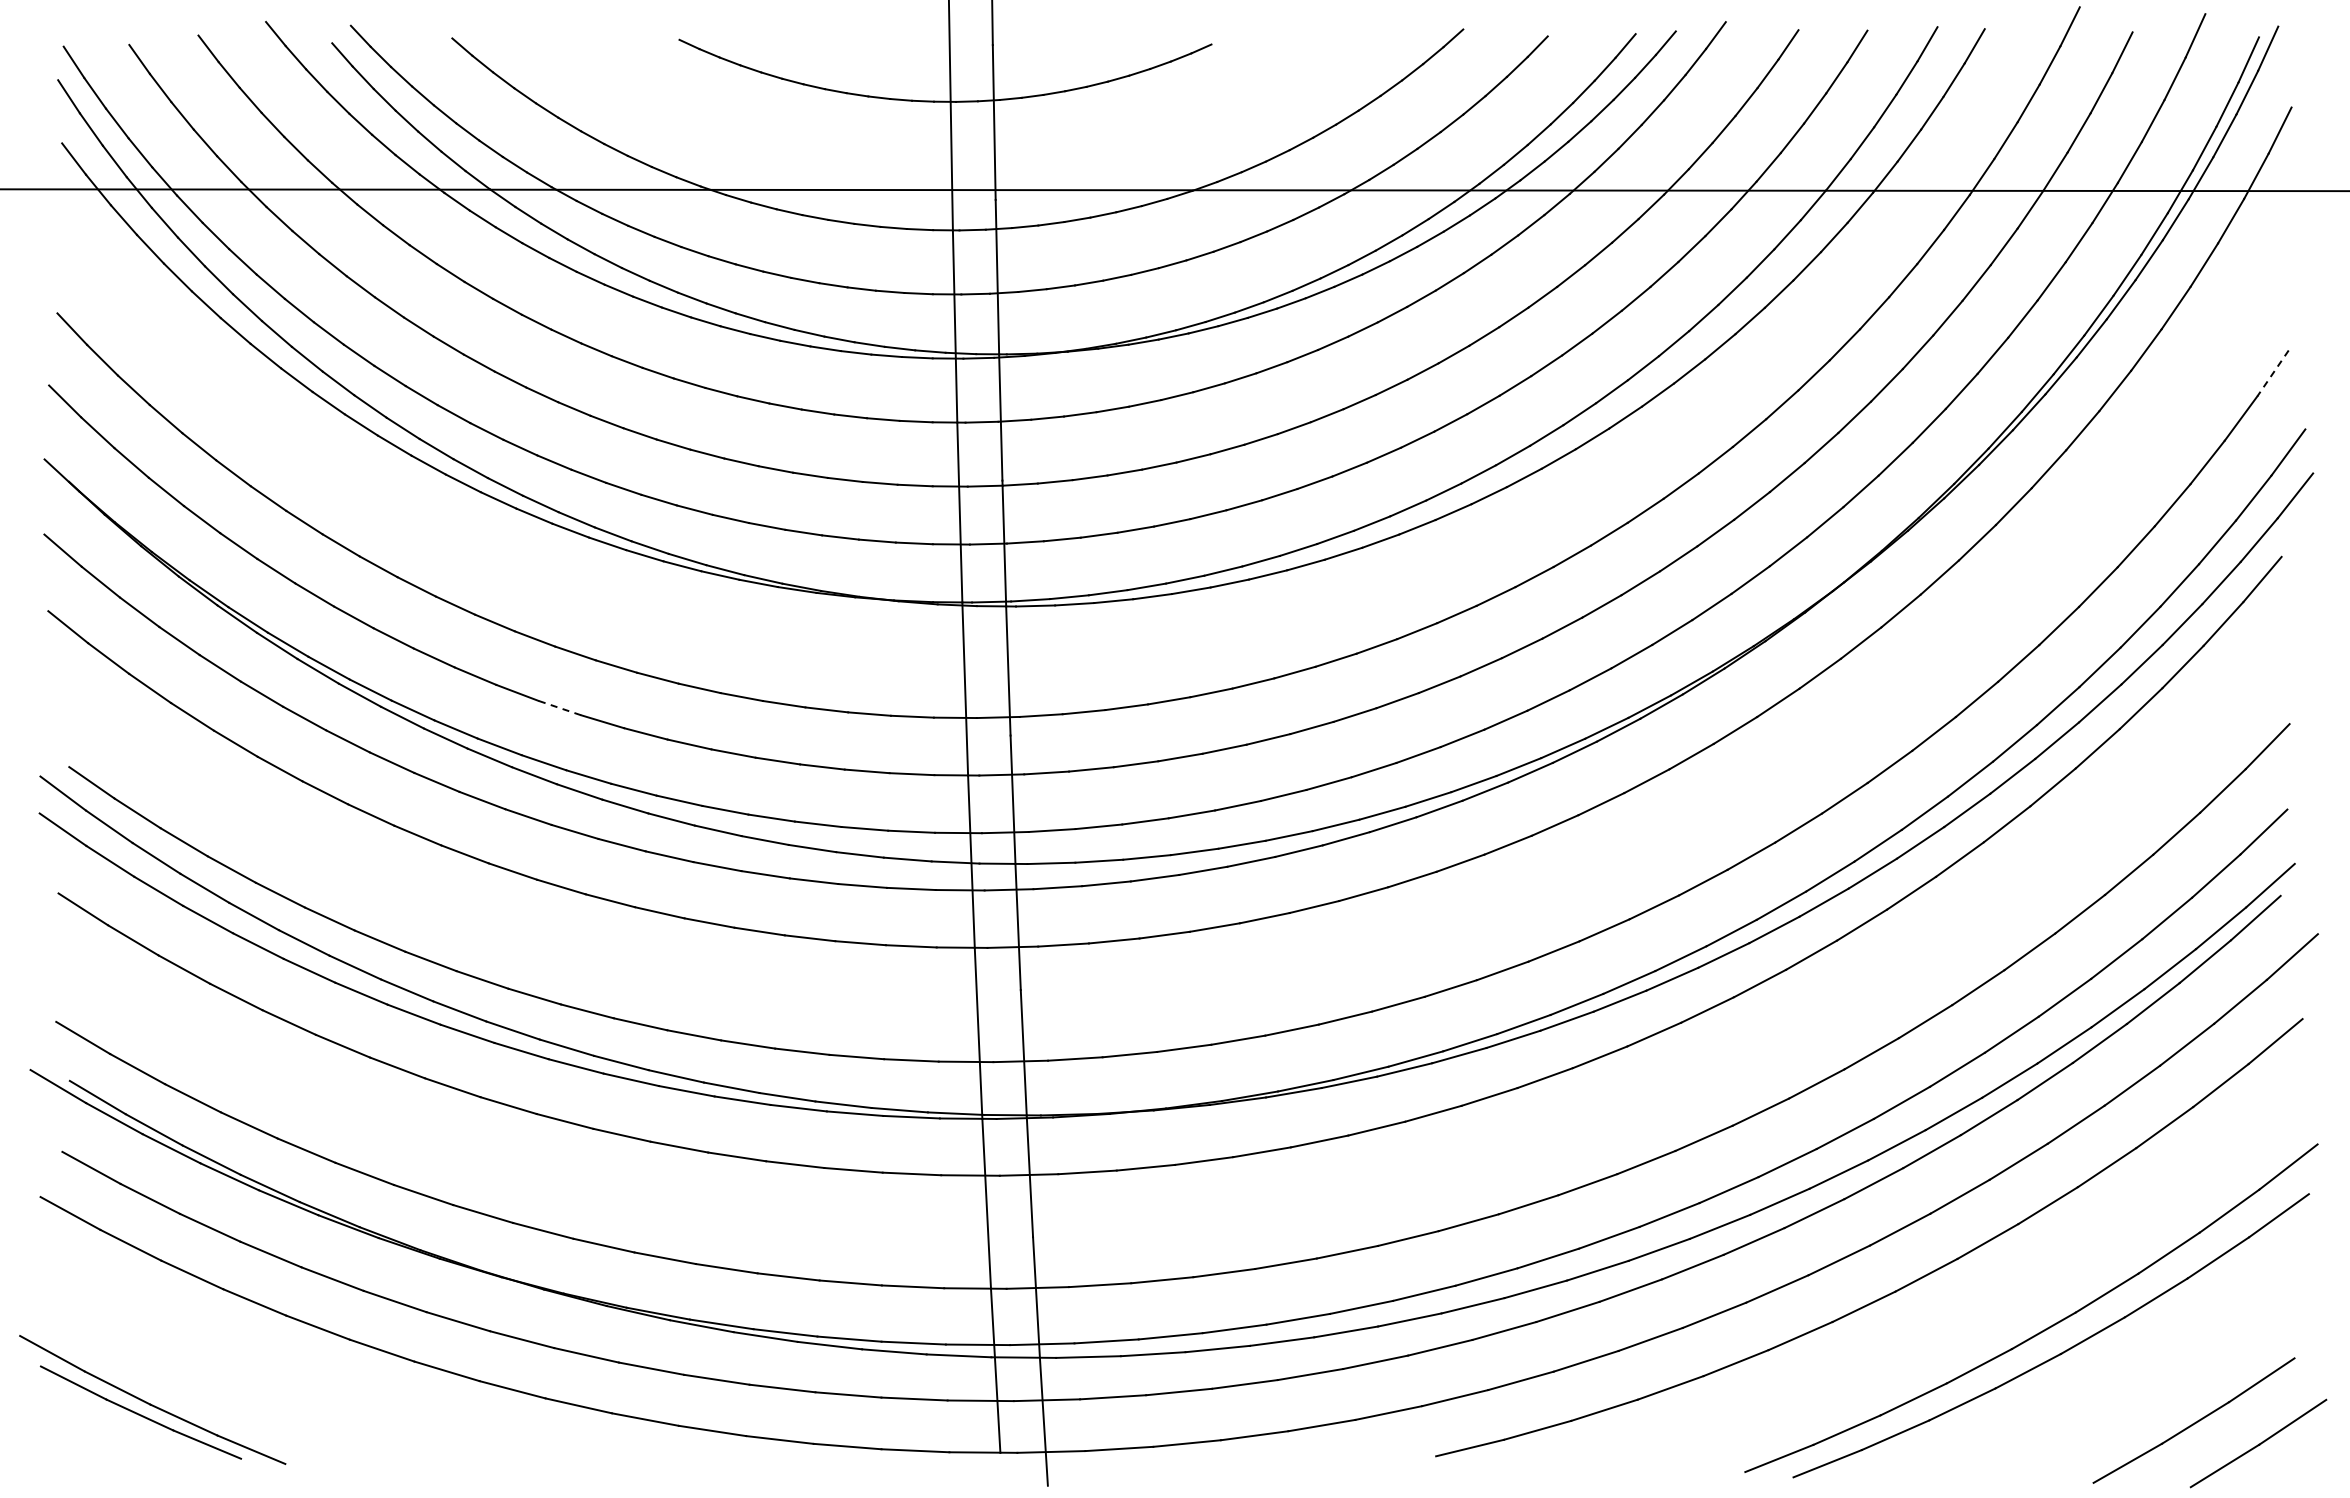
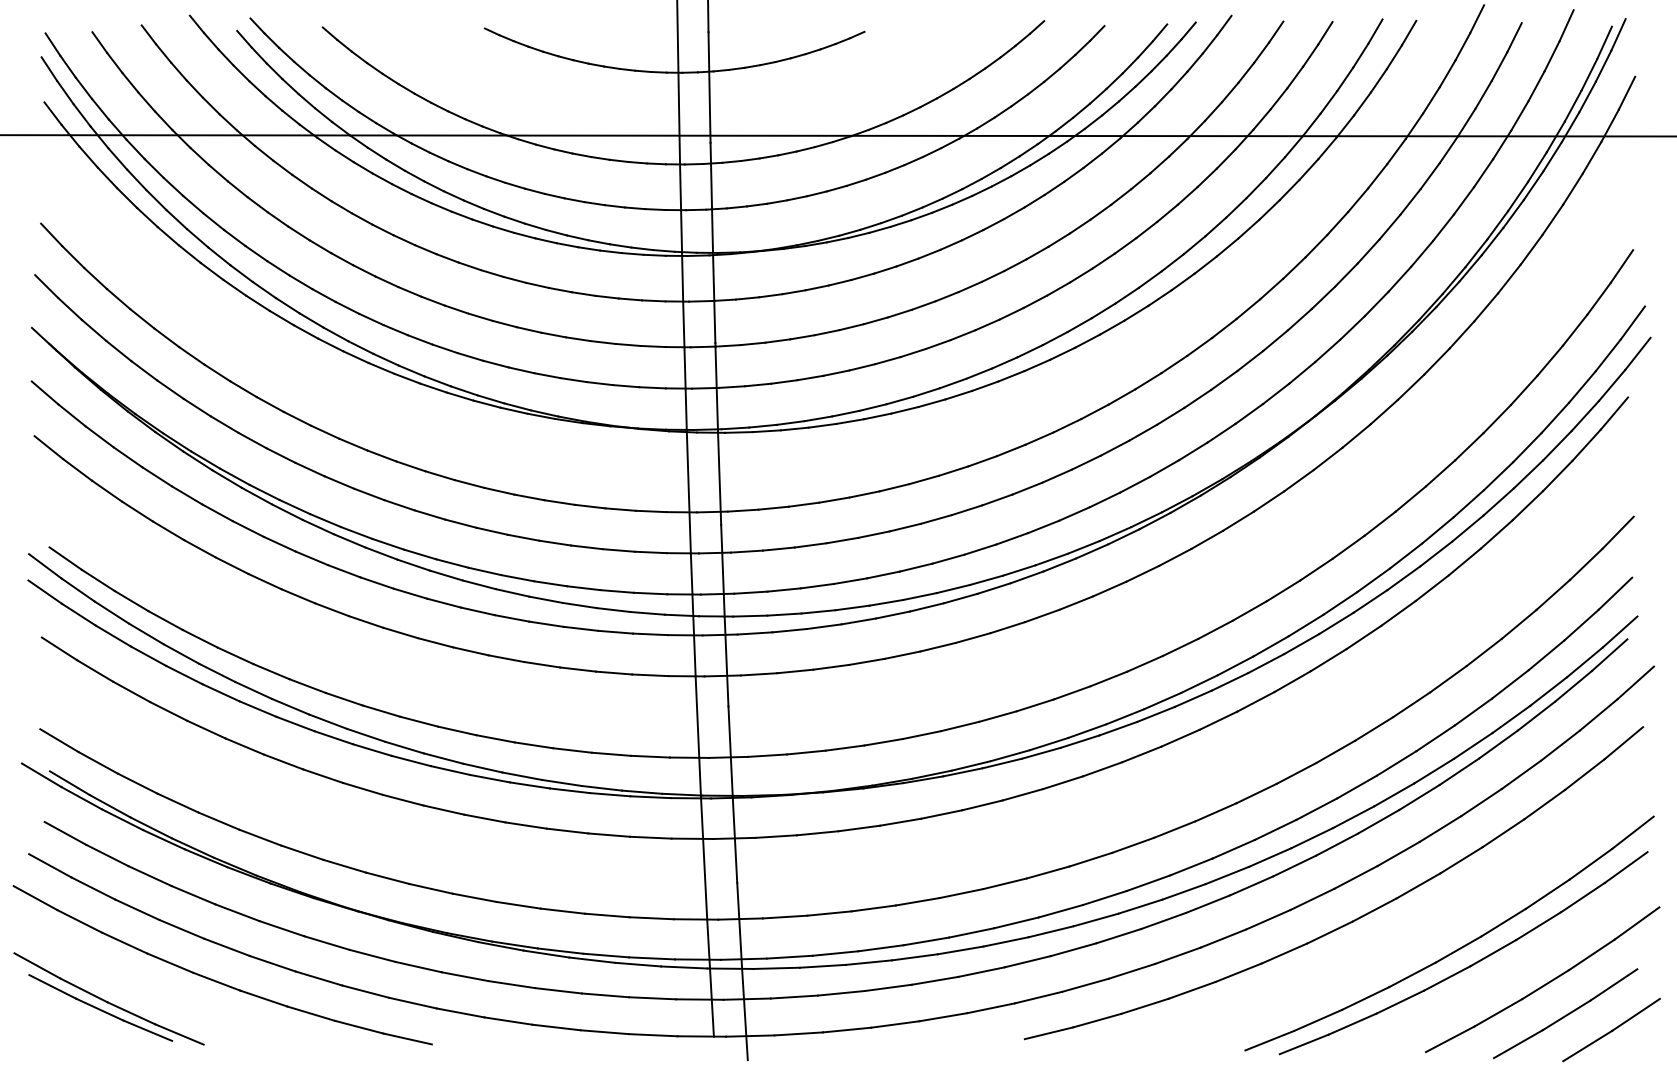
line: (2273, 373) -> (1622, 266), dashed -> solid
line: (559, 708) -> (399, 505), dashed -> solid
part: (303, 1374) -> (216, 980), added
part: (2164, 1379) -> (1544, 984), added

